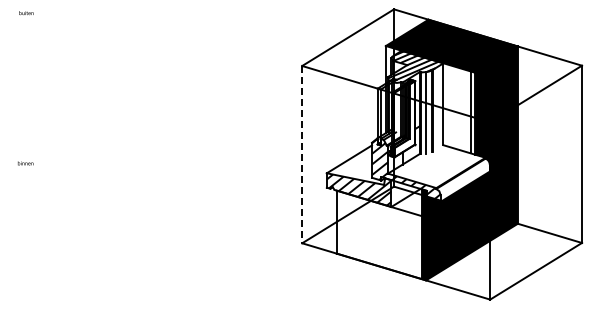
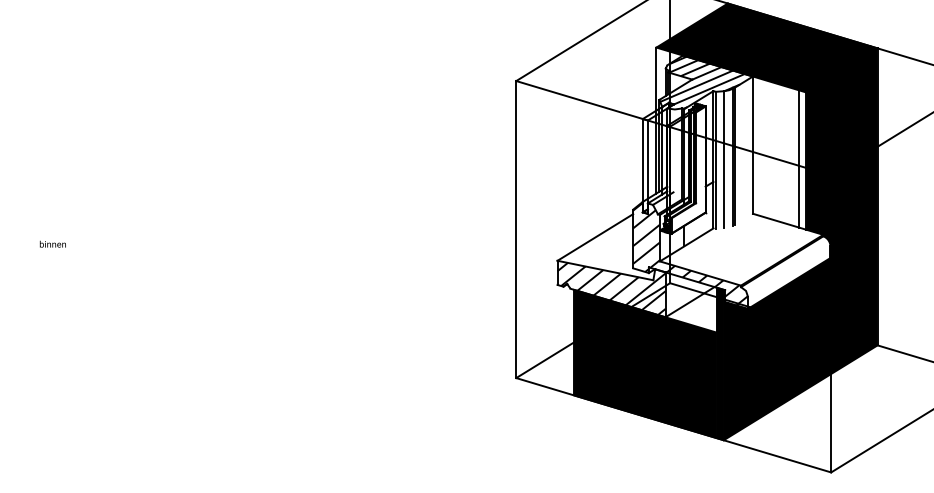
line: (302, 154) -> (516, 229), dashed -> solid
fill: (378, 234) -> (644, 363), added

